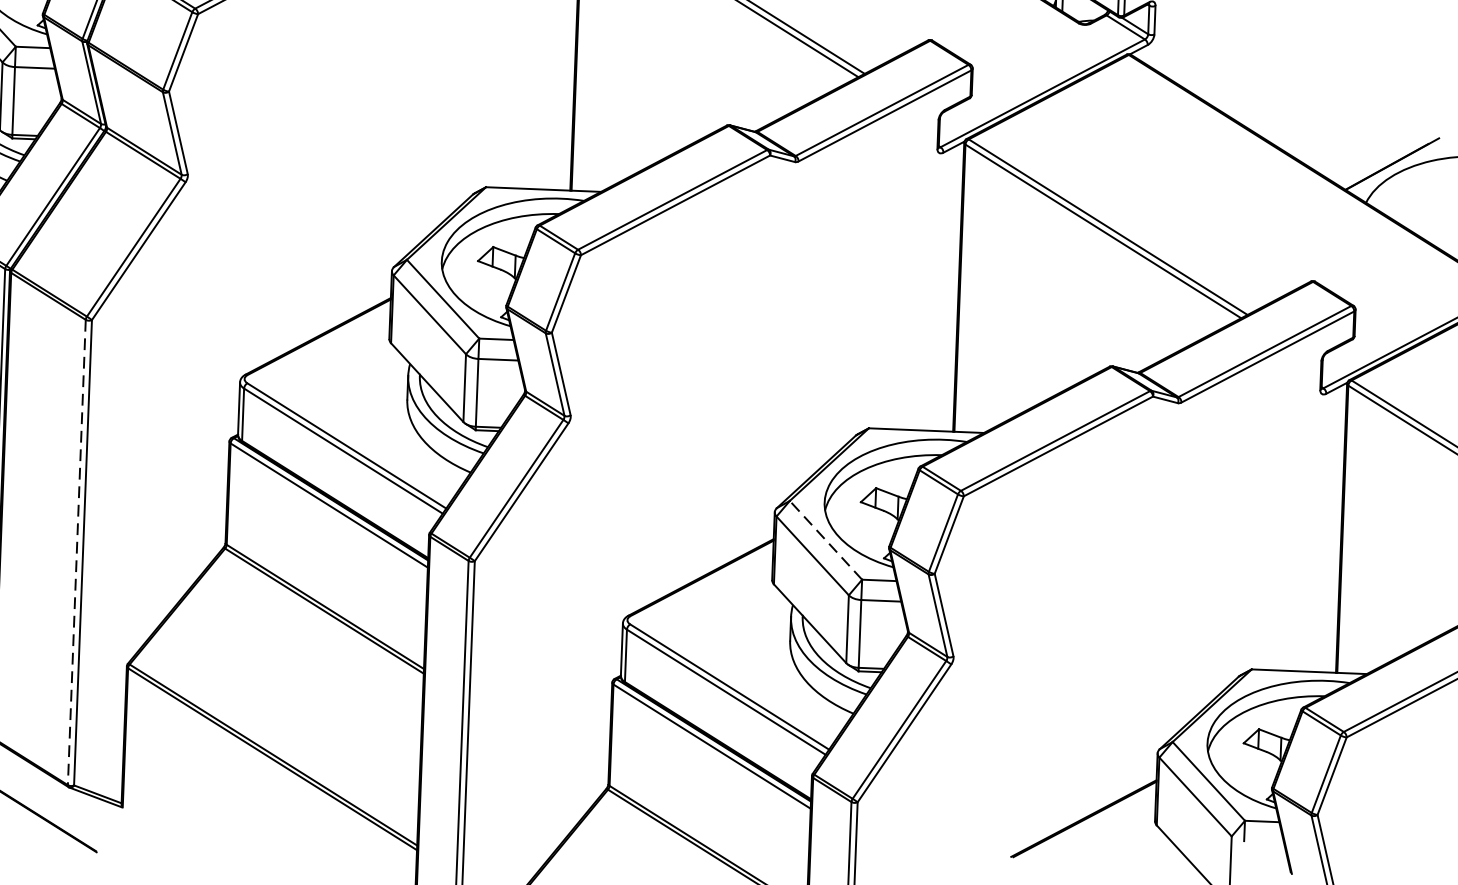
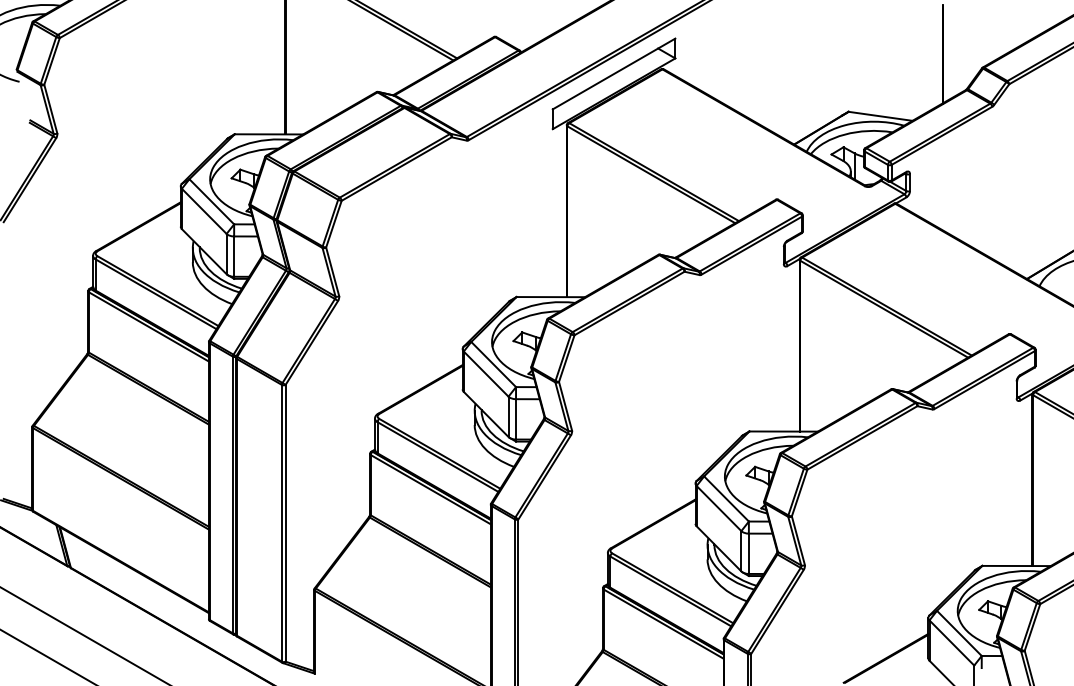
line: (825, 539) -> (726, 498), dashed -> solid
line: (76, 552) -> (281, 523), dashed -> solid

